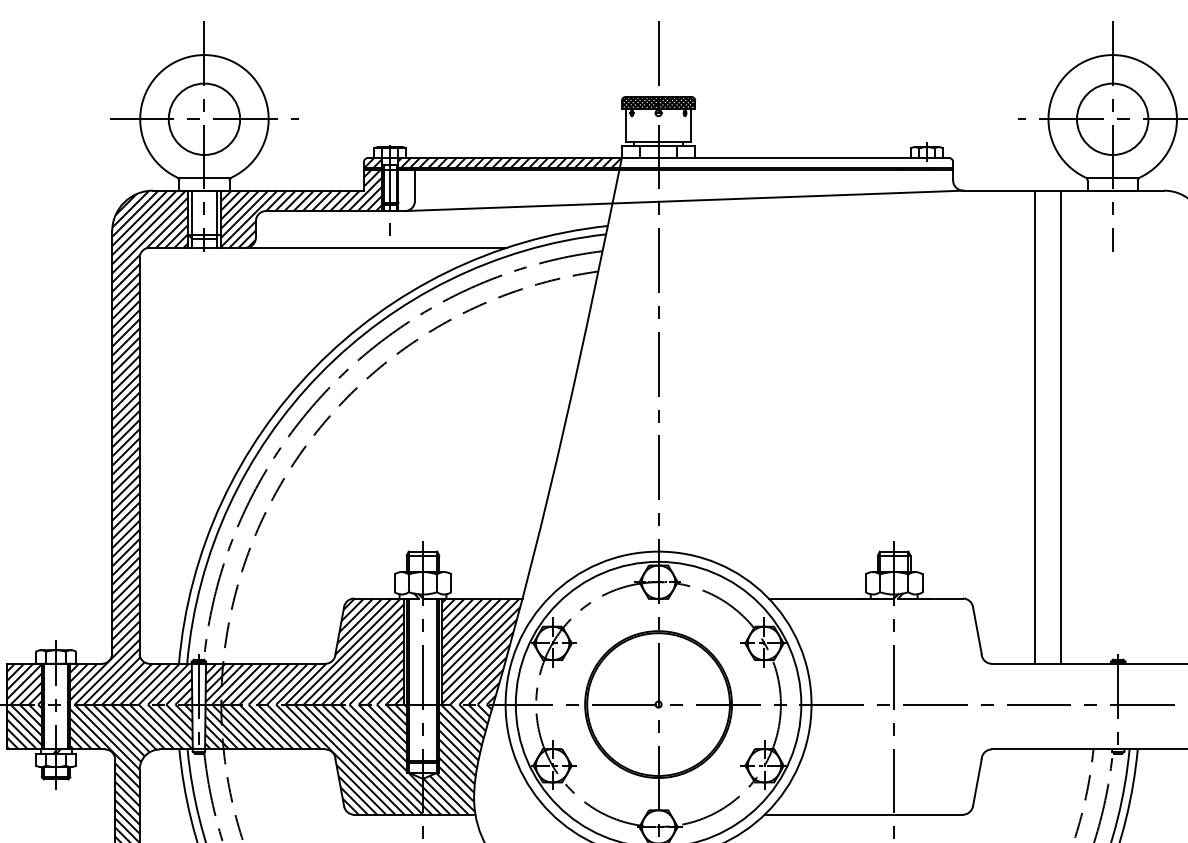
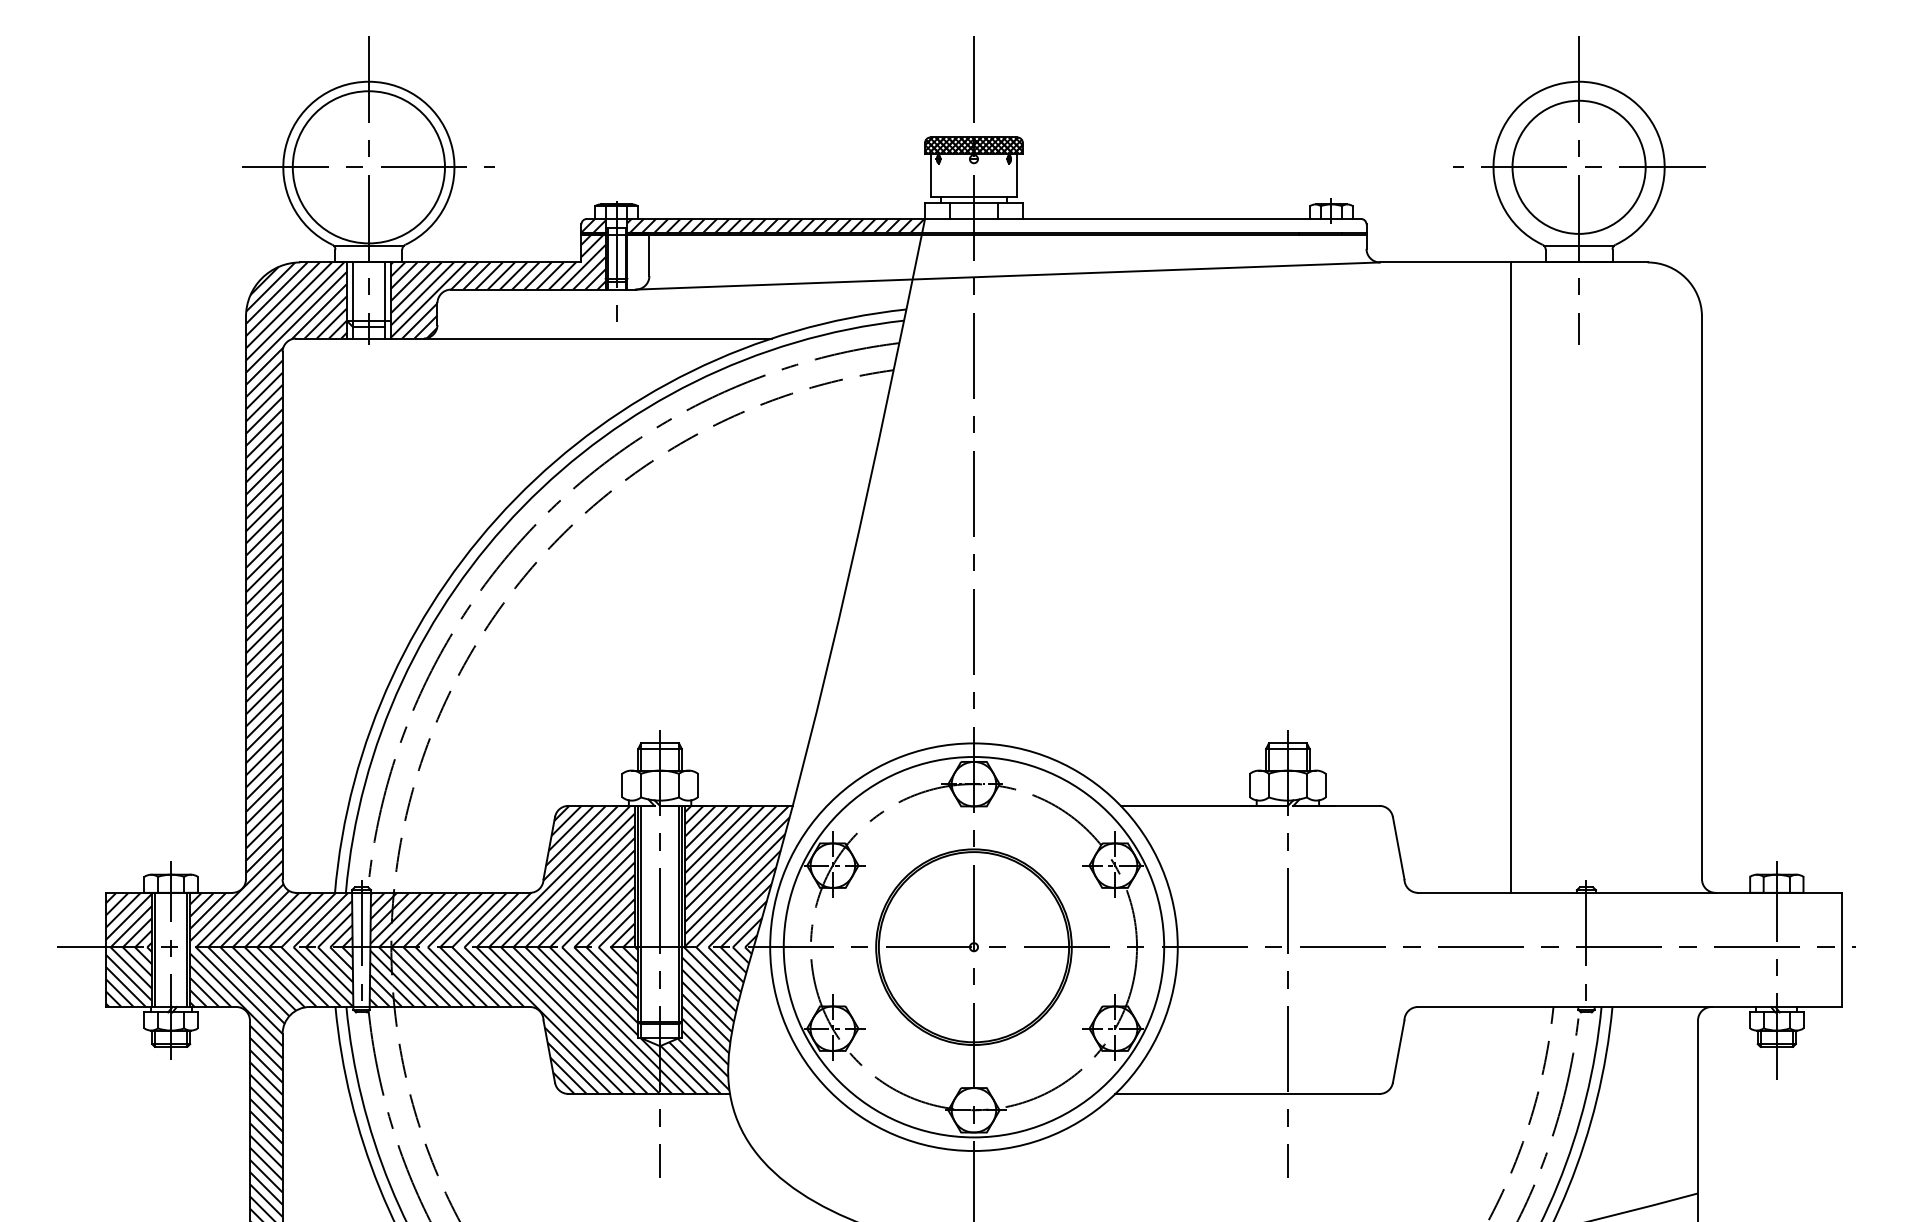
circle: (204, 118) -> (368, 166), size x1.6
circle: (1112, 118) -> (1578, 166), size x1.4
line: (1034, 427) -> (1475, 577), removed

